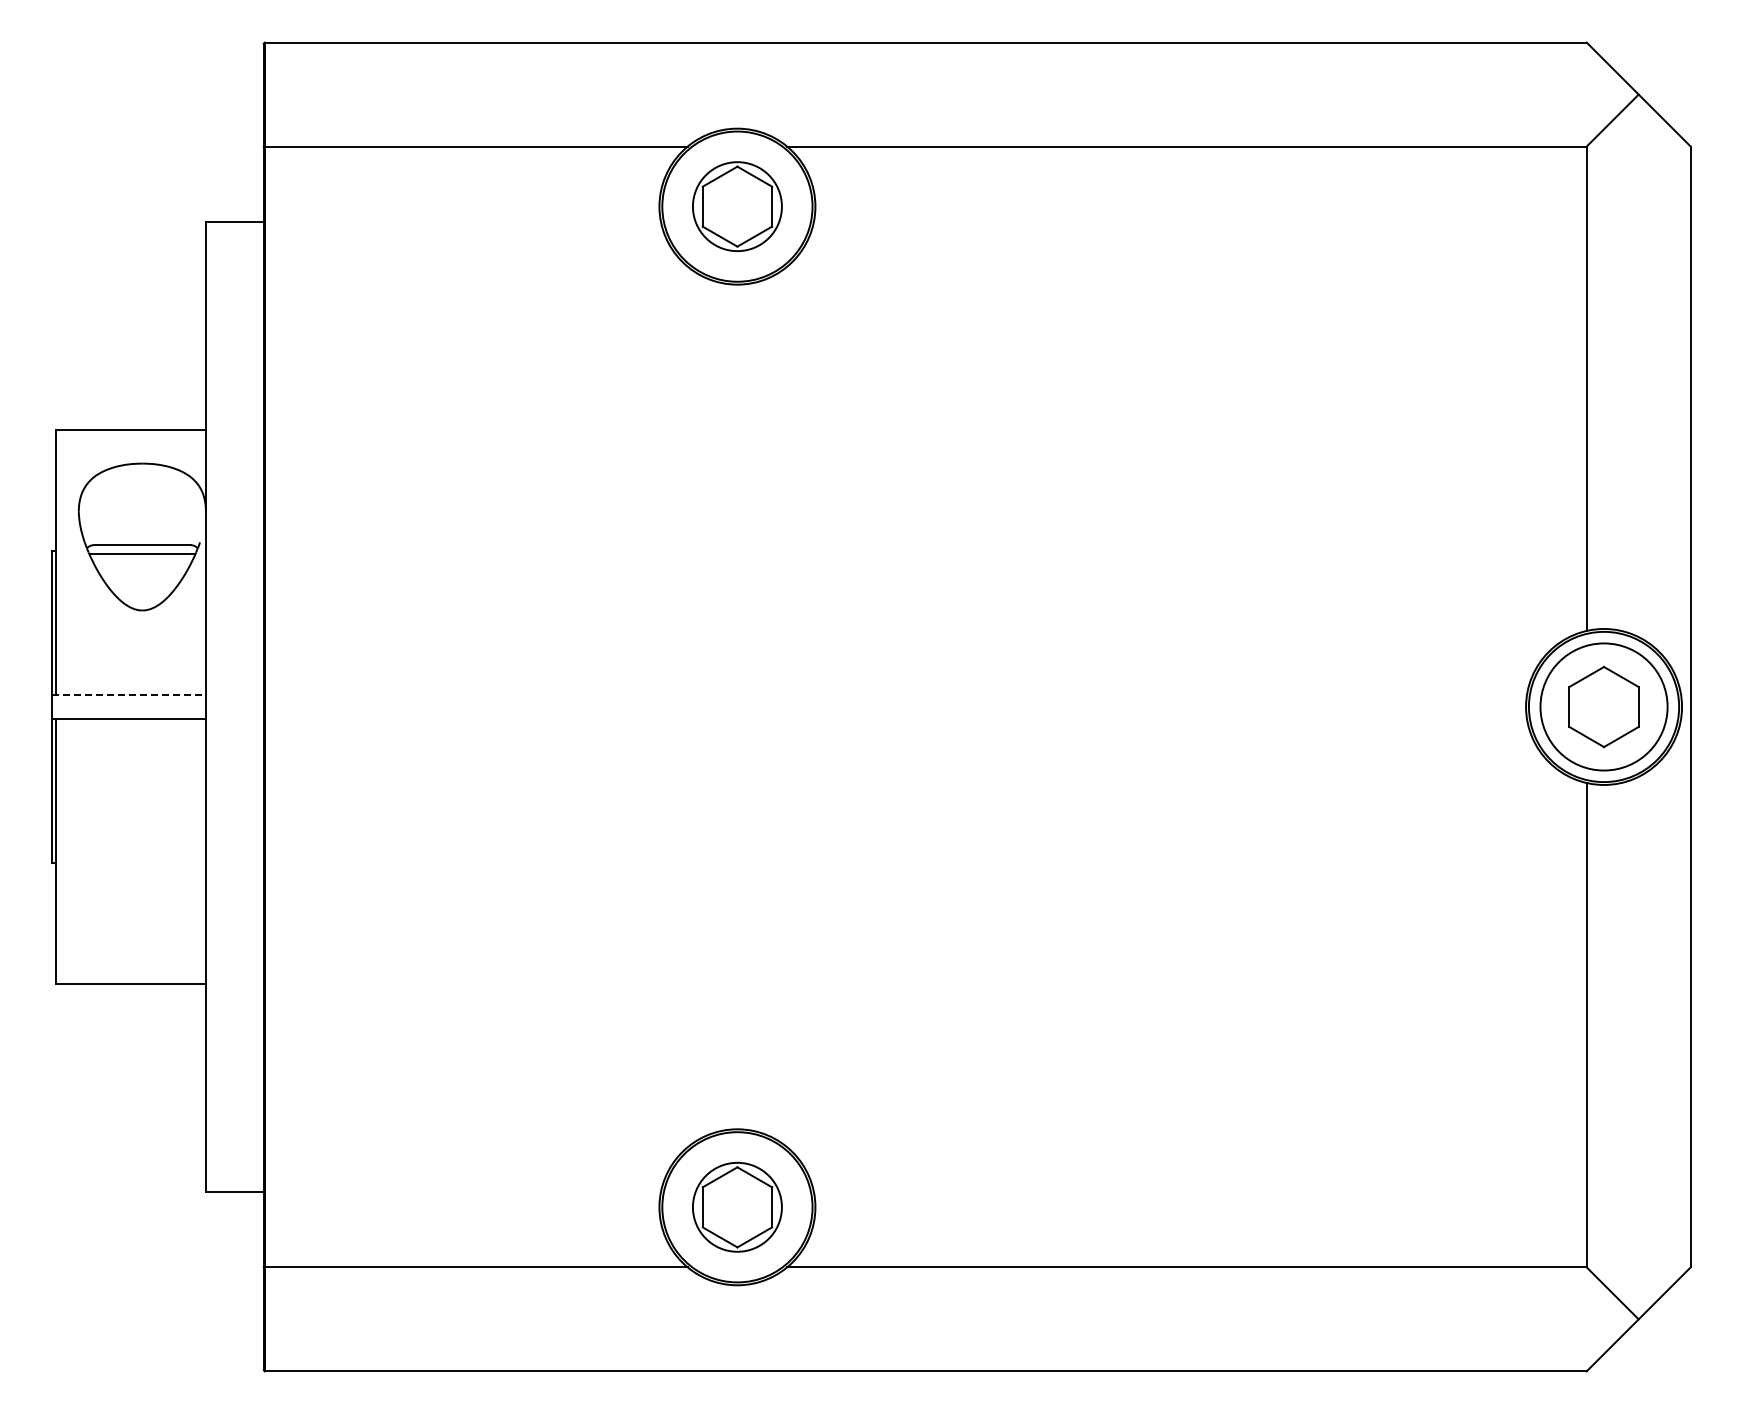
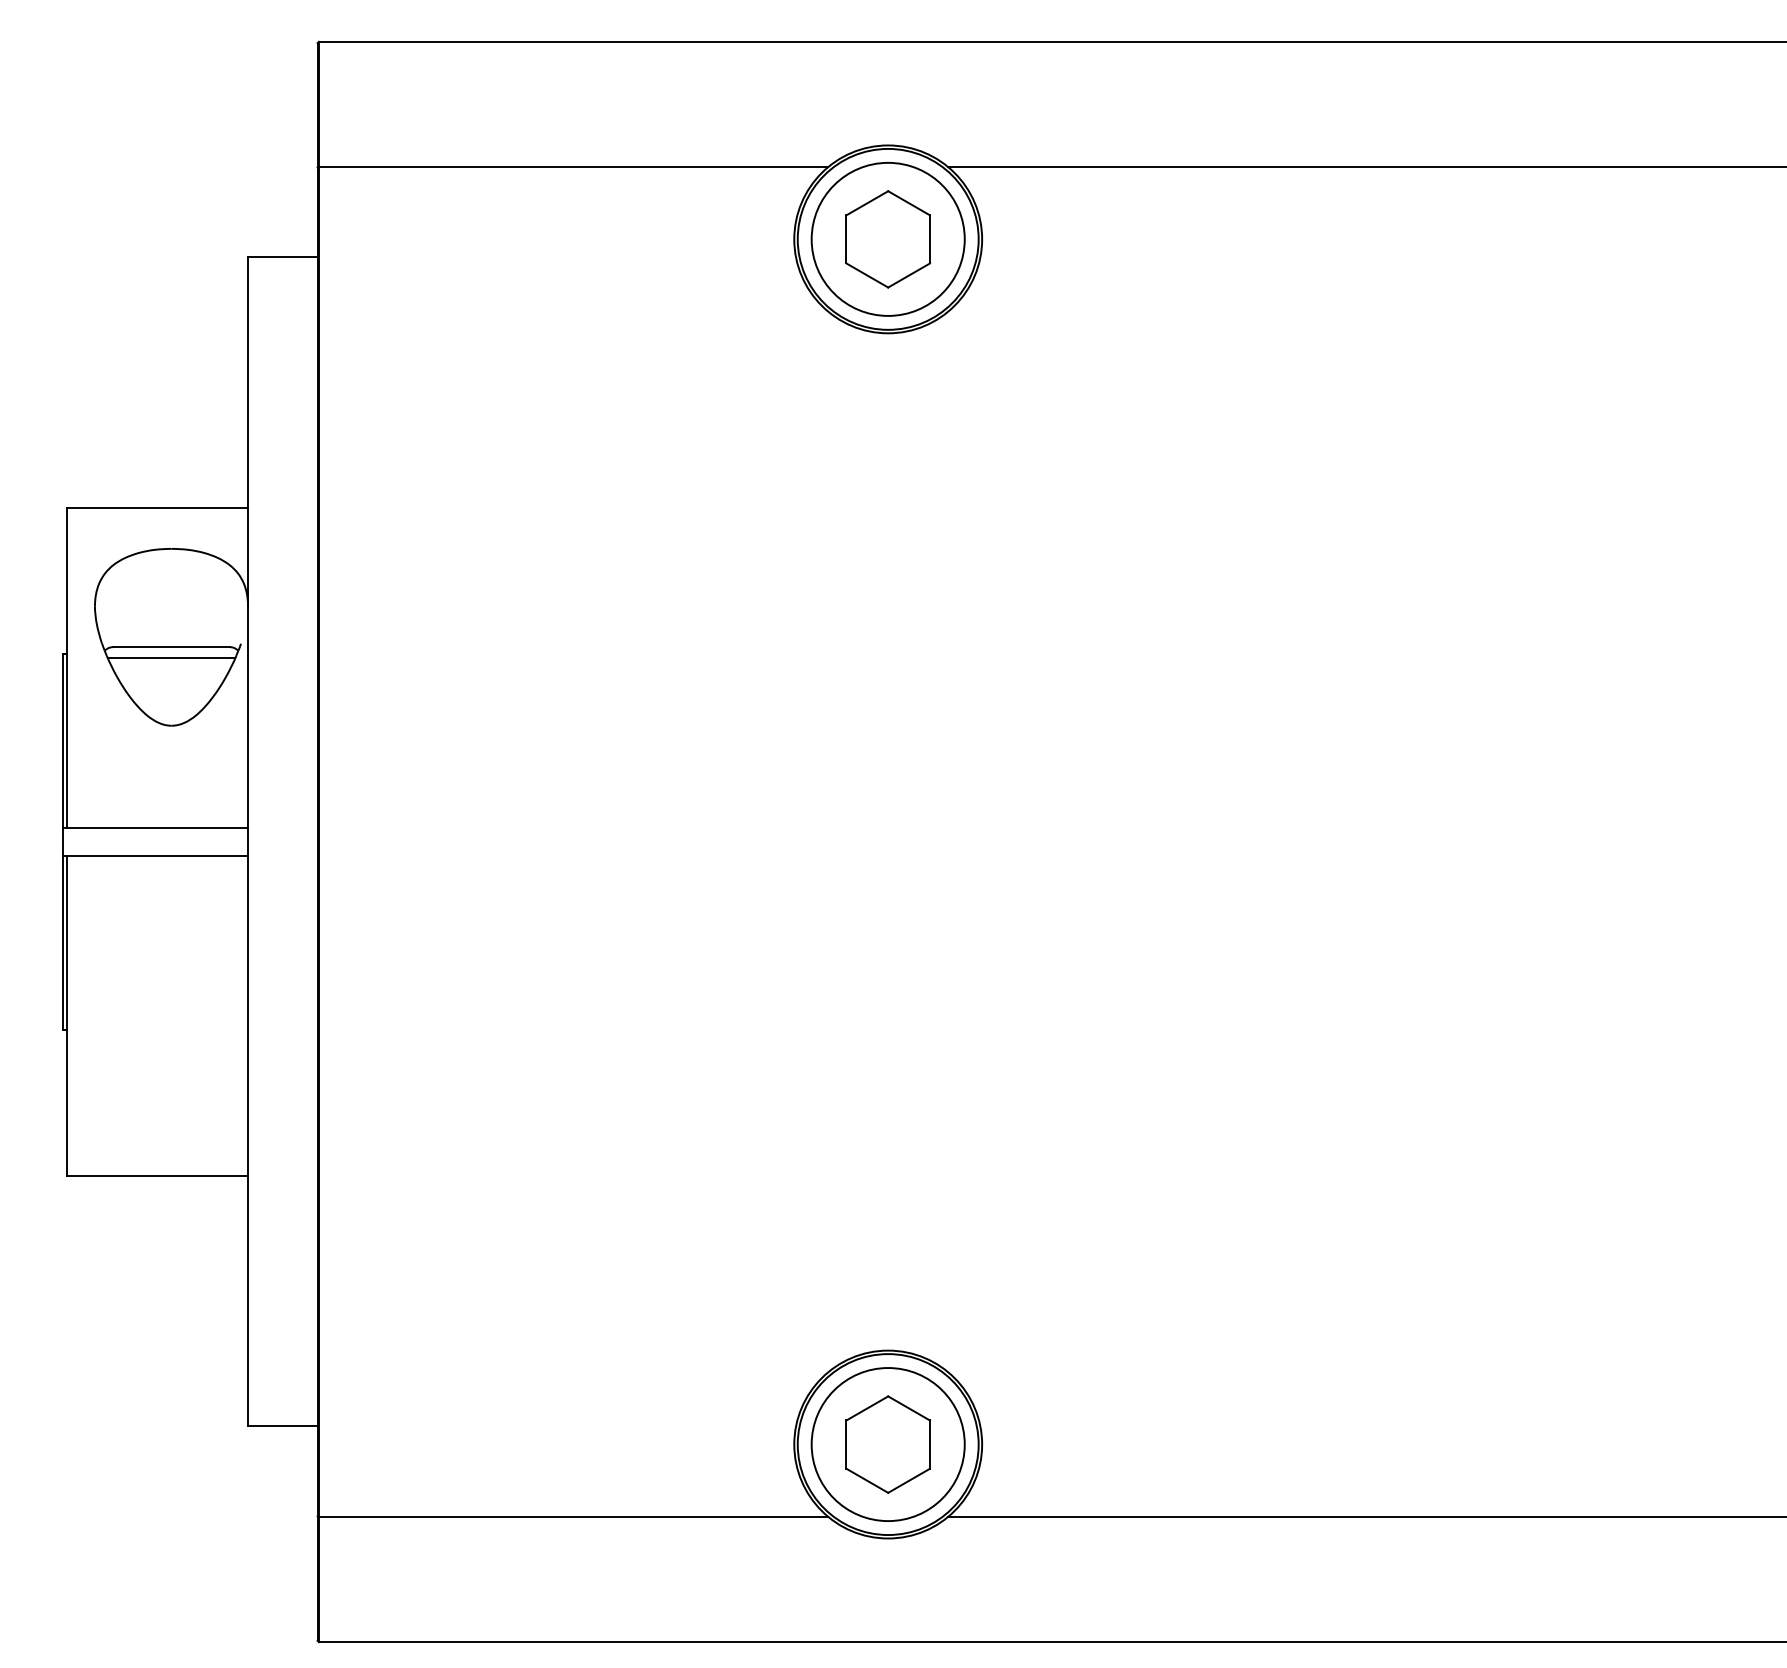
circle: (736, 206) -> (887, 239), size x1.43
line: (129, 695) -> (156, 828), dashed -> solid
circle: (736, 1206) -> (887, 1443), size x1.43

